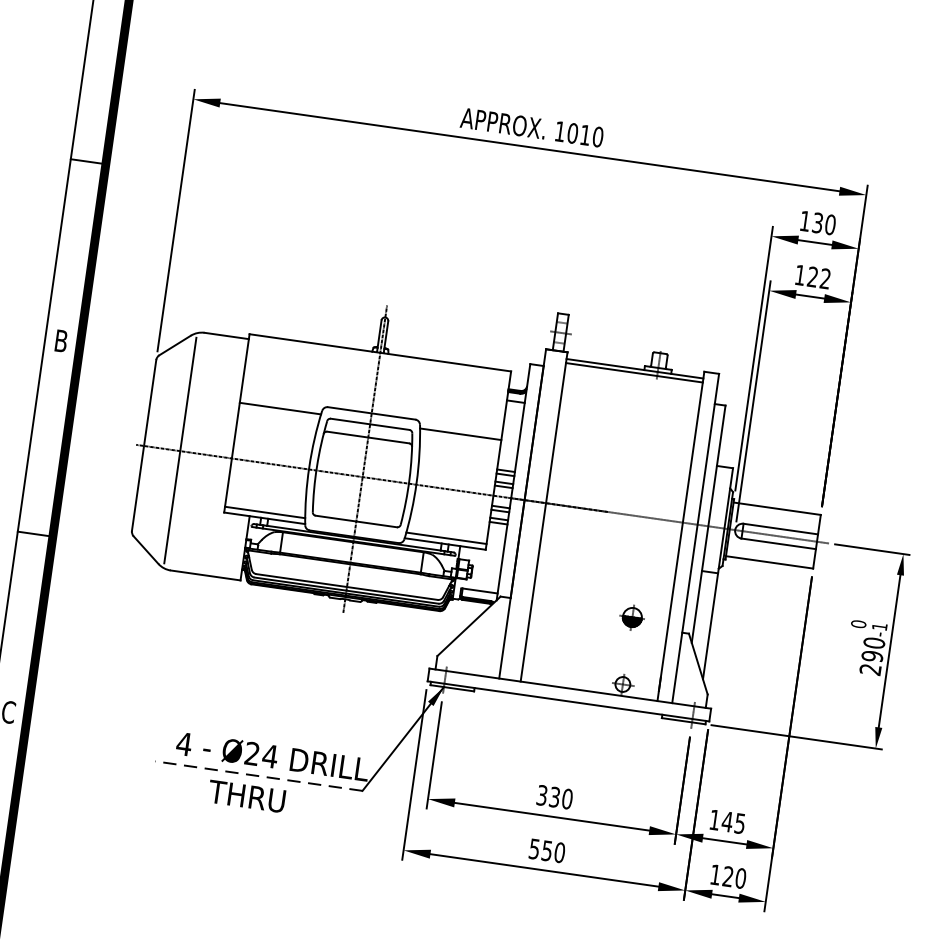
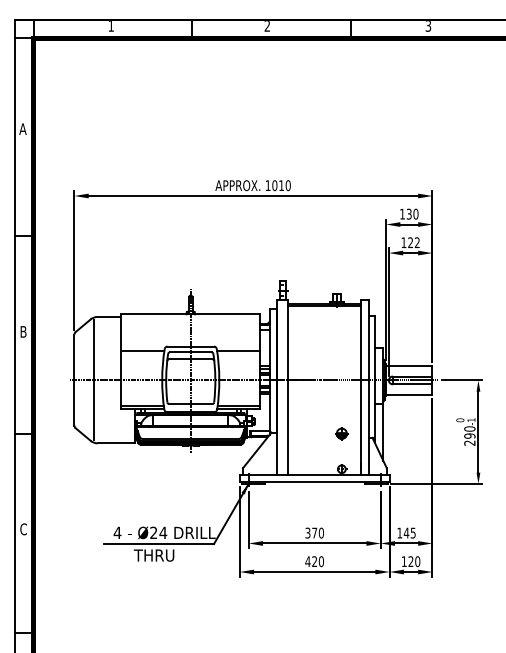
line: (258, 776) -> (158, 544), dashed -> solid
text: (554, 796) -> (314, 532), 330 -> 370
text: (541, 849) -> (311, 561), 550 -> 420

